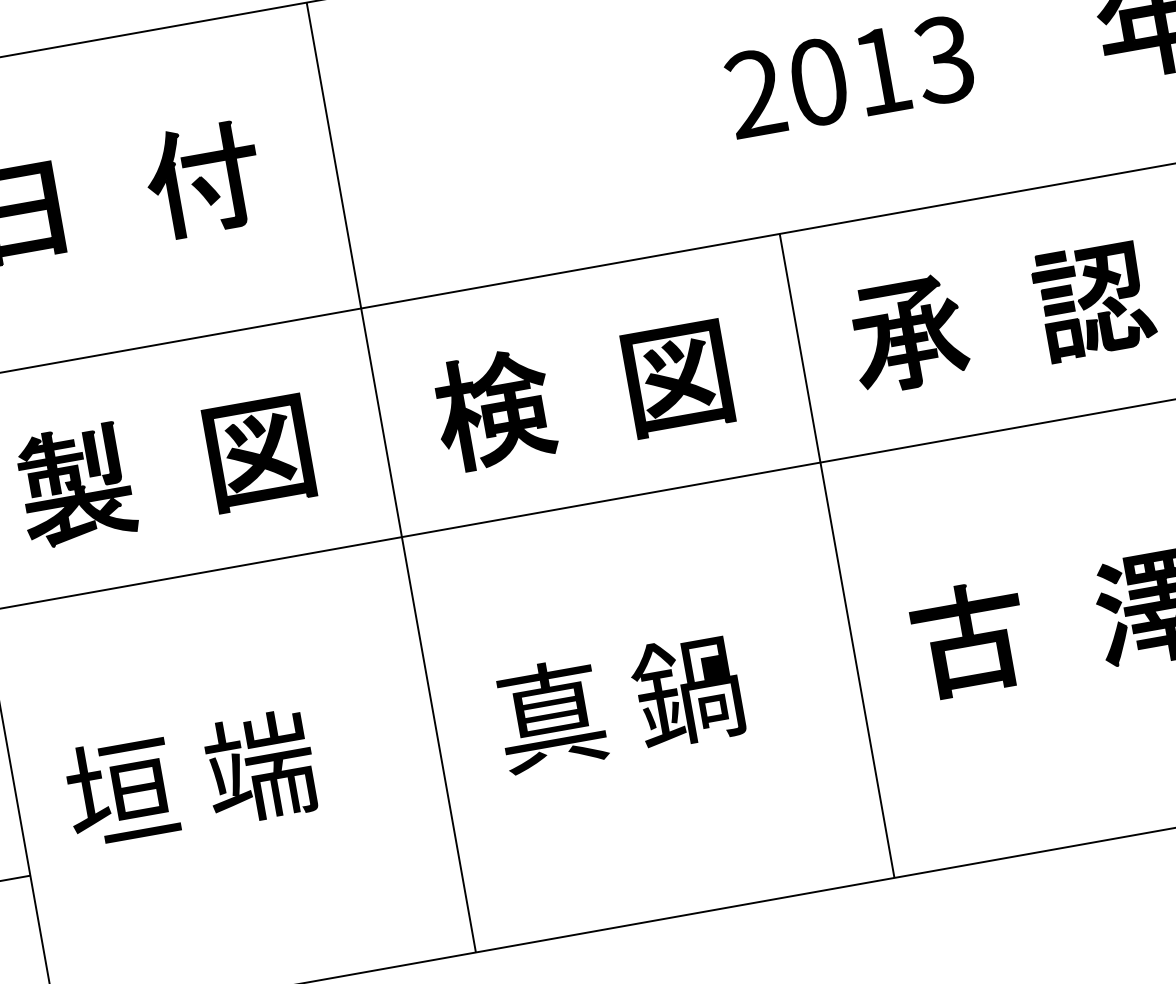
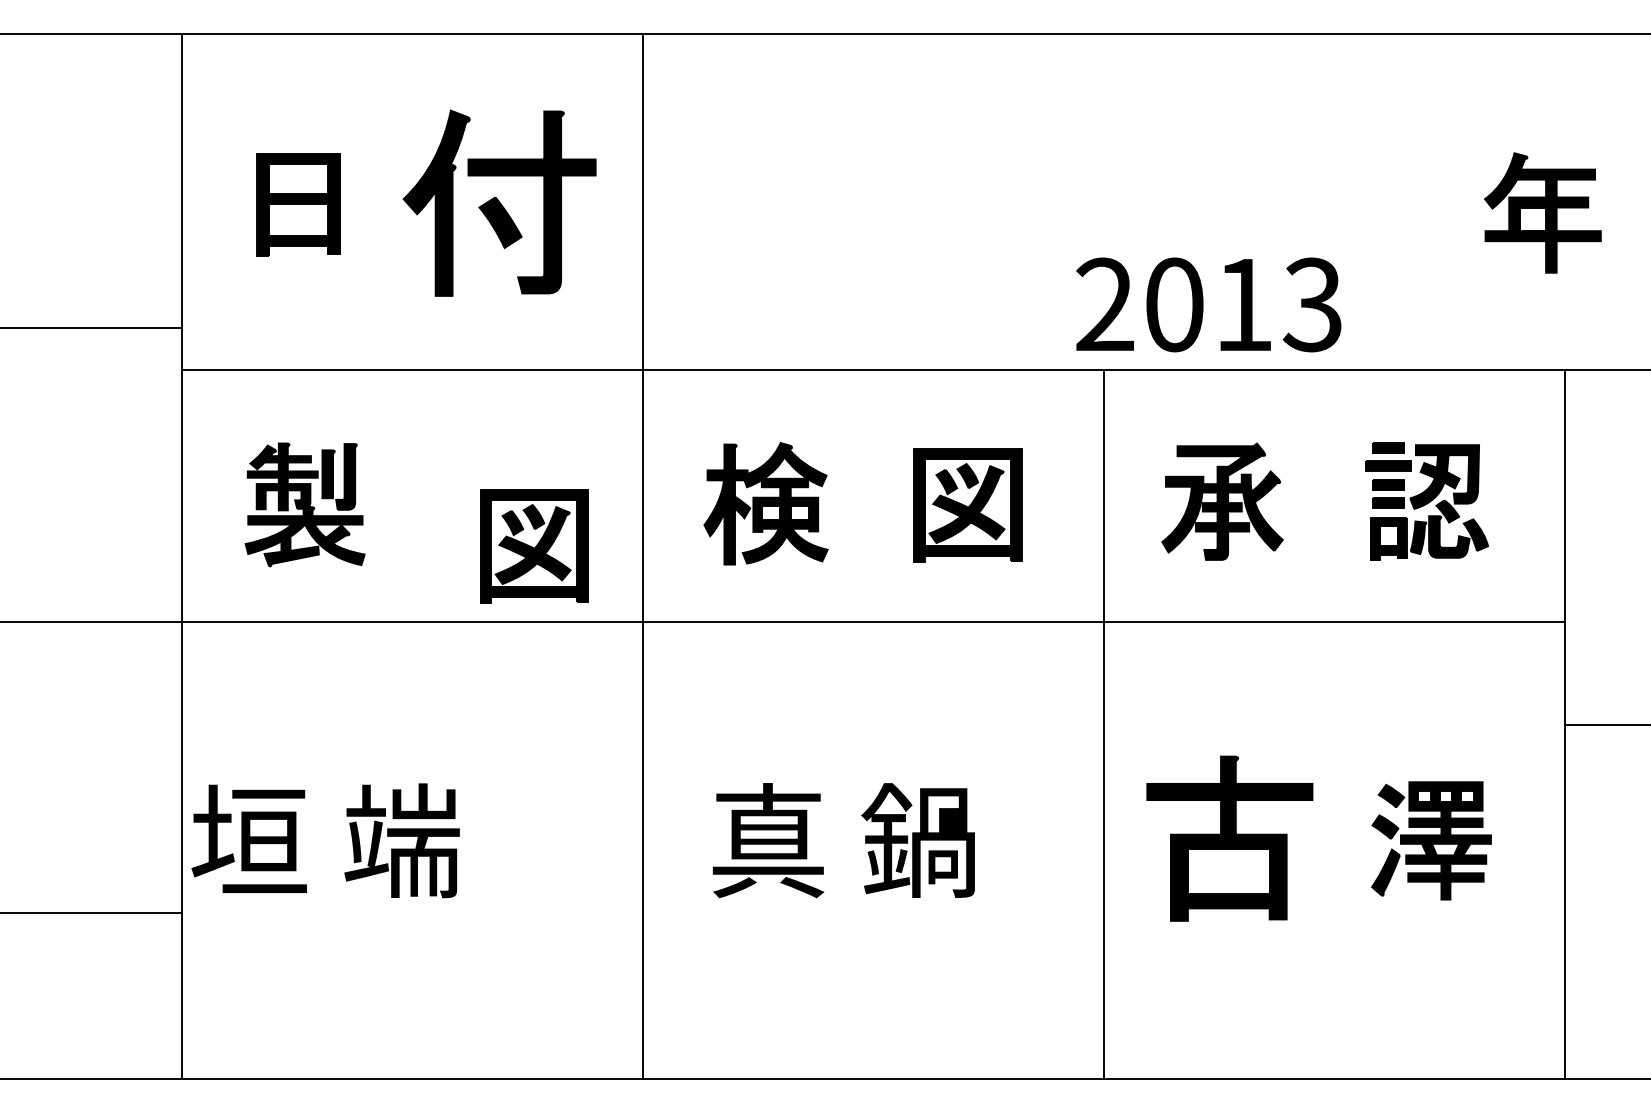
text: (849, 76) -> (1208, 304), moved
part: (203, 179) -> (499, 202), size x1.6
part: (259, 453) -> (534, 546), moved
part: (969, 638) -> (1229, 838), size x1.4
text: (190, 779) -> (325, 840), moved

